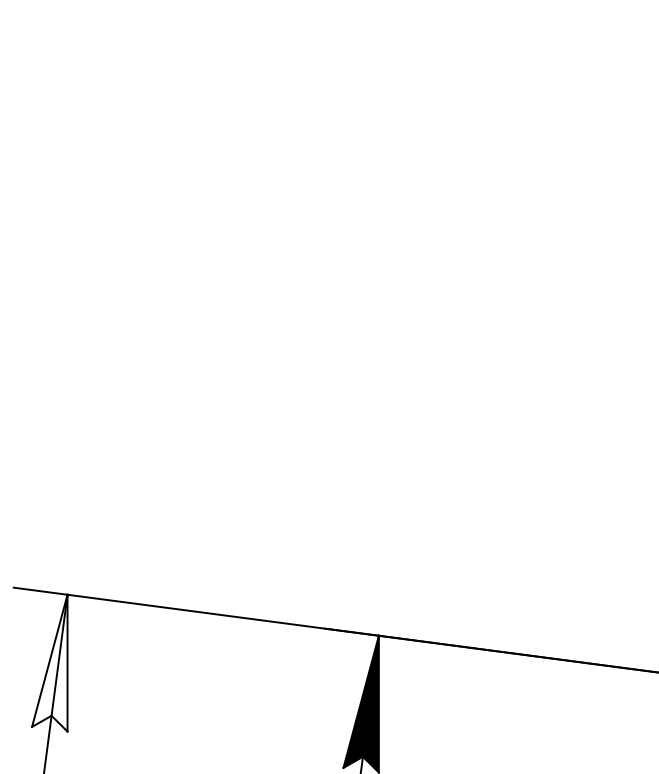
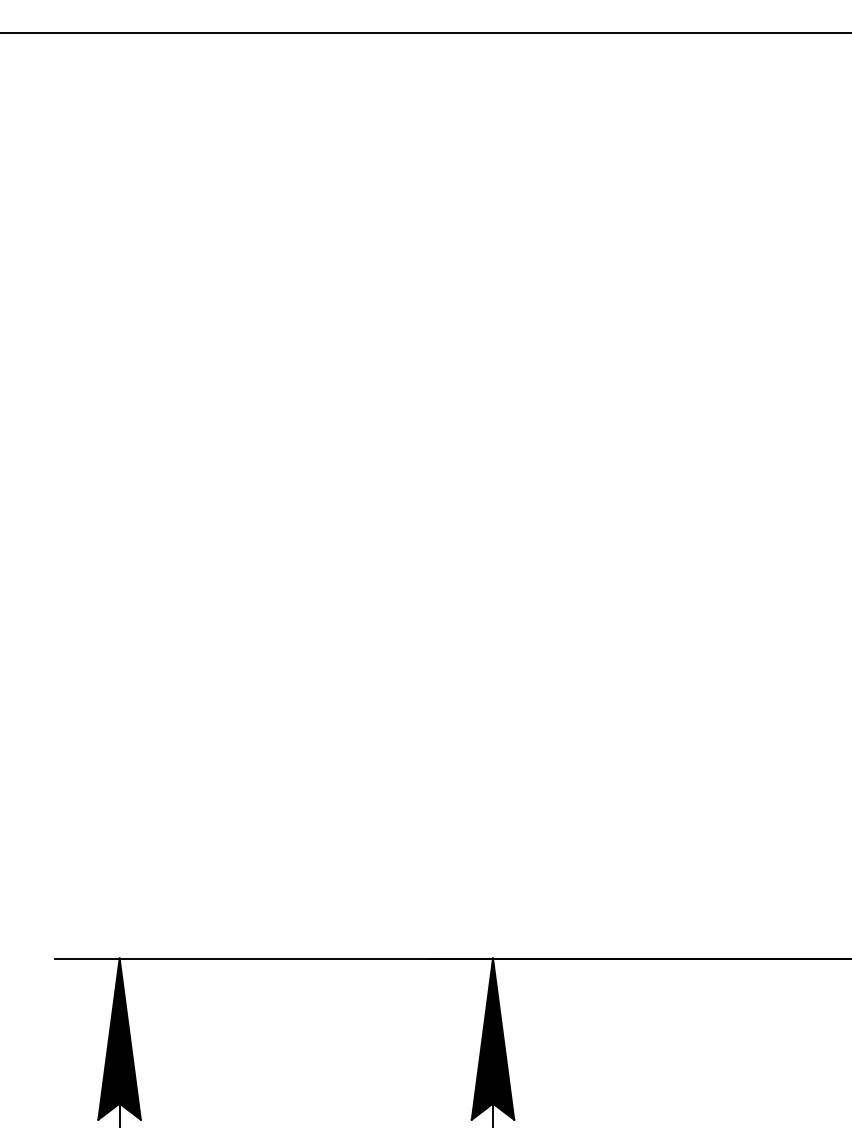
fill: (58, 661) -> (119, 1038), added

